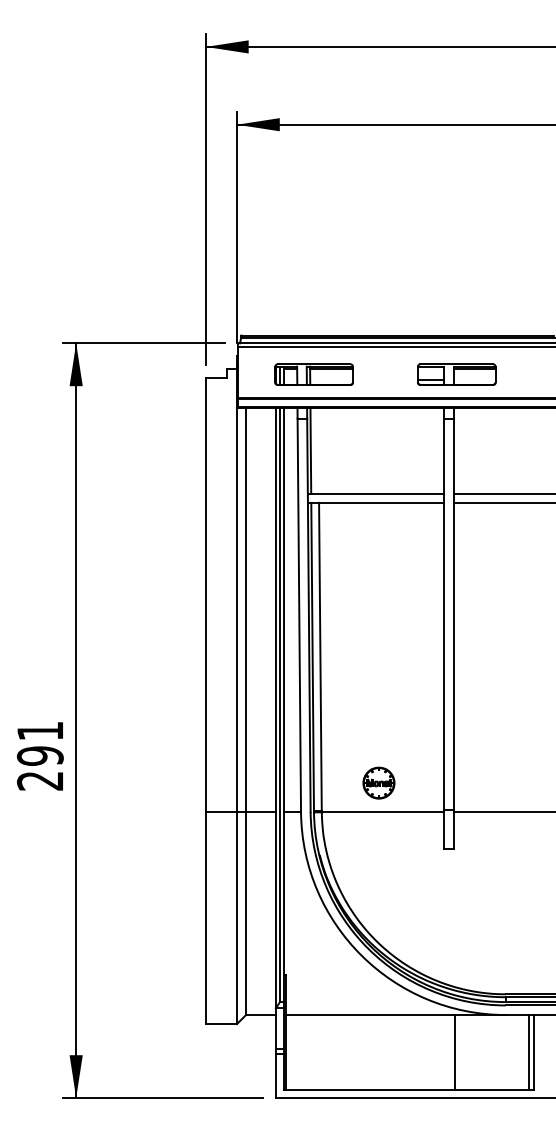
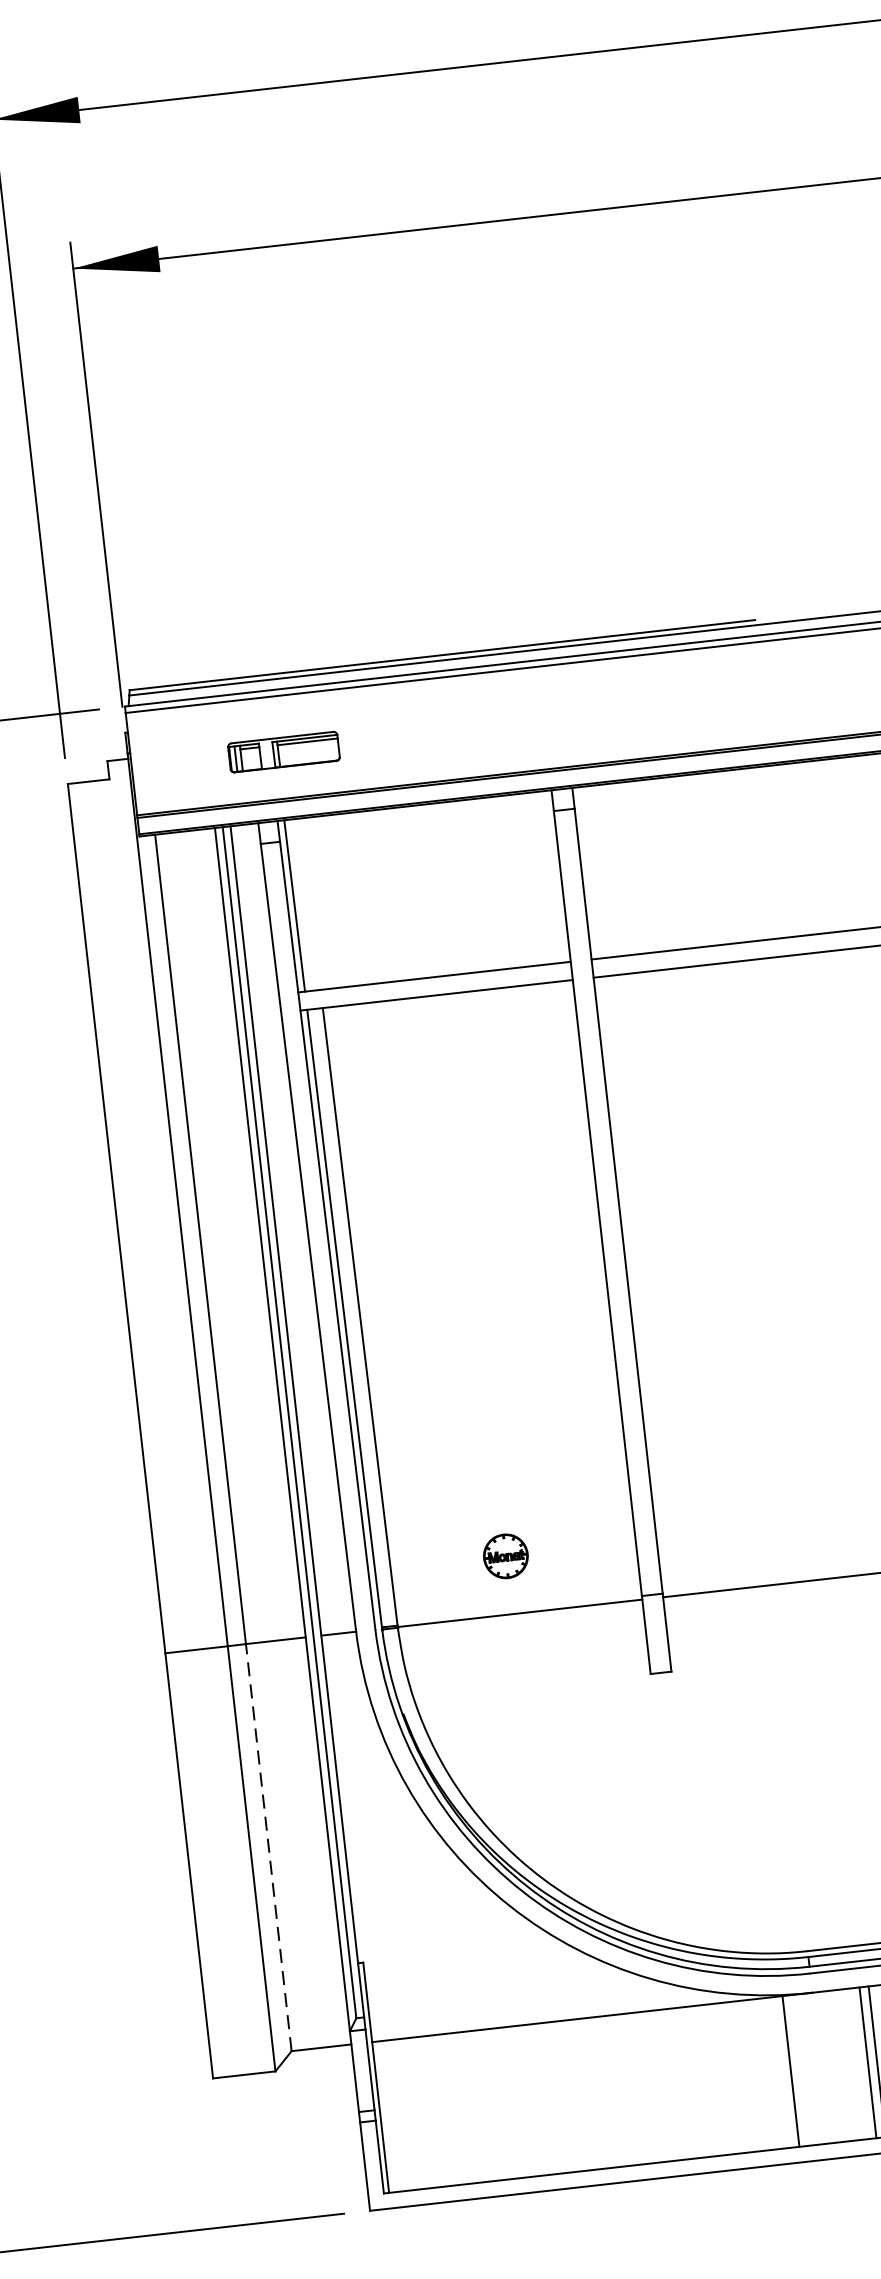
part: (313, 374) -> (282, 752), size x0.7
part: (456, 374) -> (569, 719), removed
part: (378, 782) -> (504, 1555), size x0.7
line: (246, 913) -> (269, 1847), solid -> dashed
line: (454, 1052) -> (790, 2071), moved

